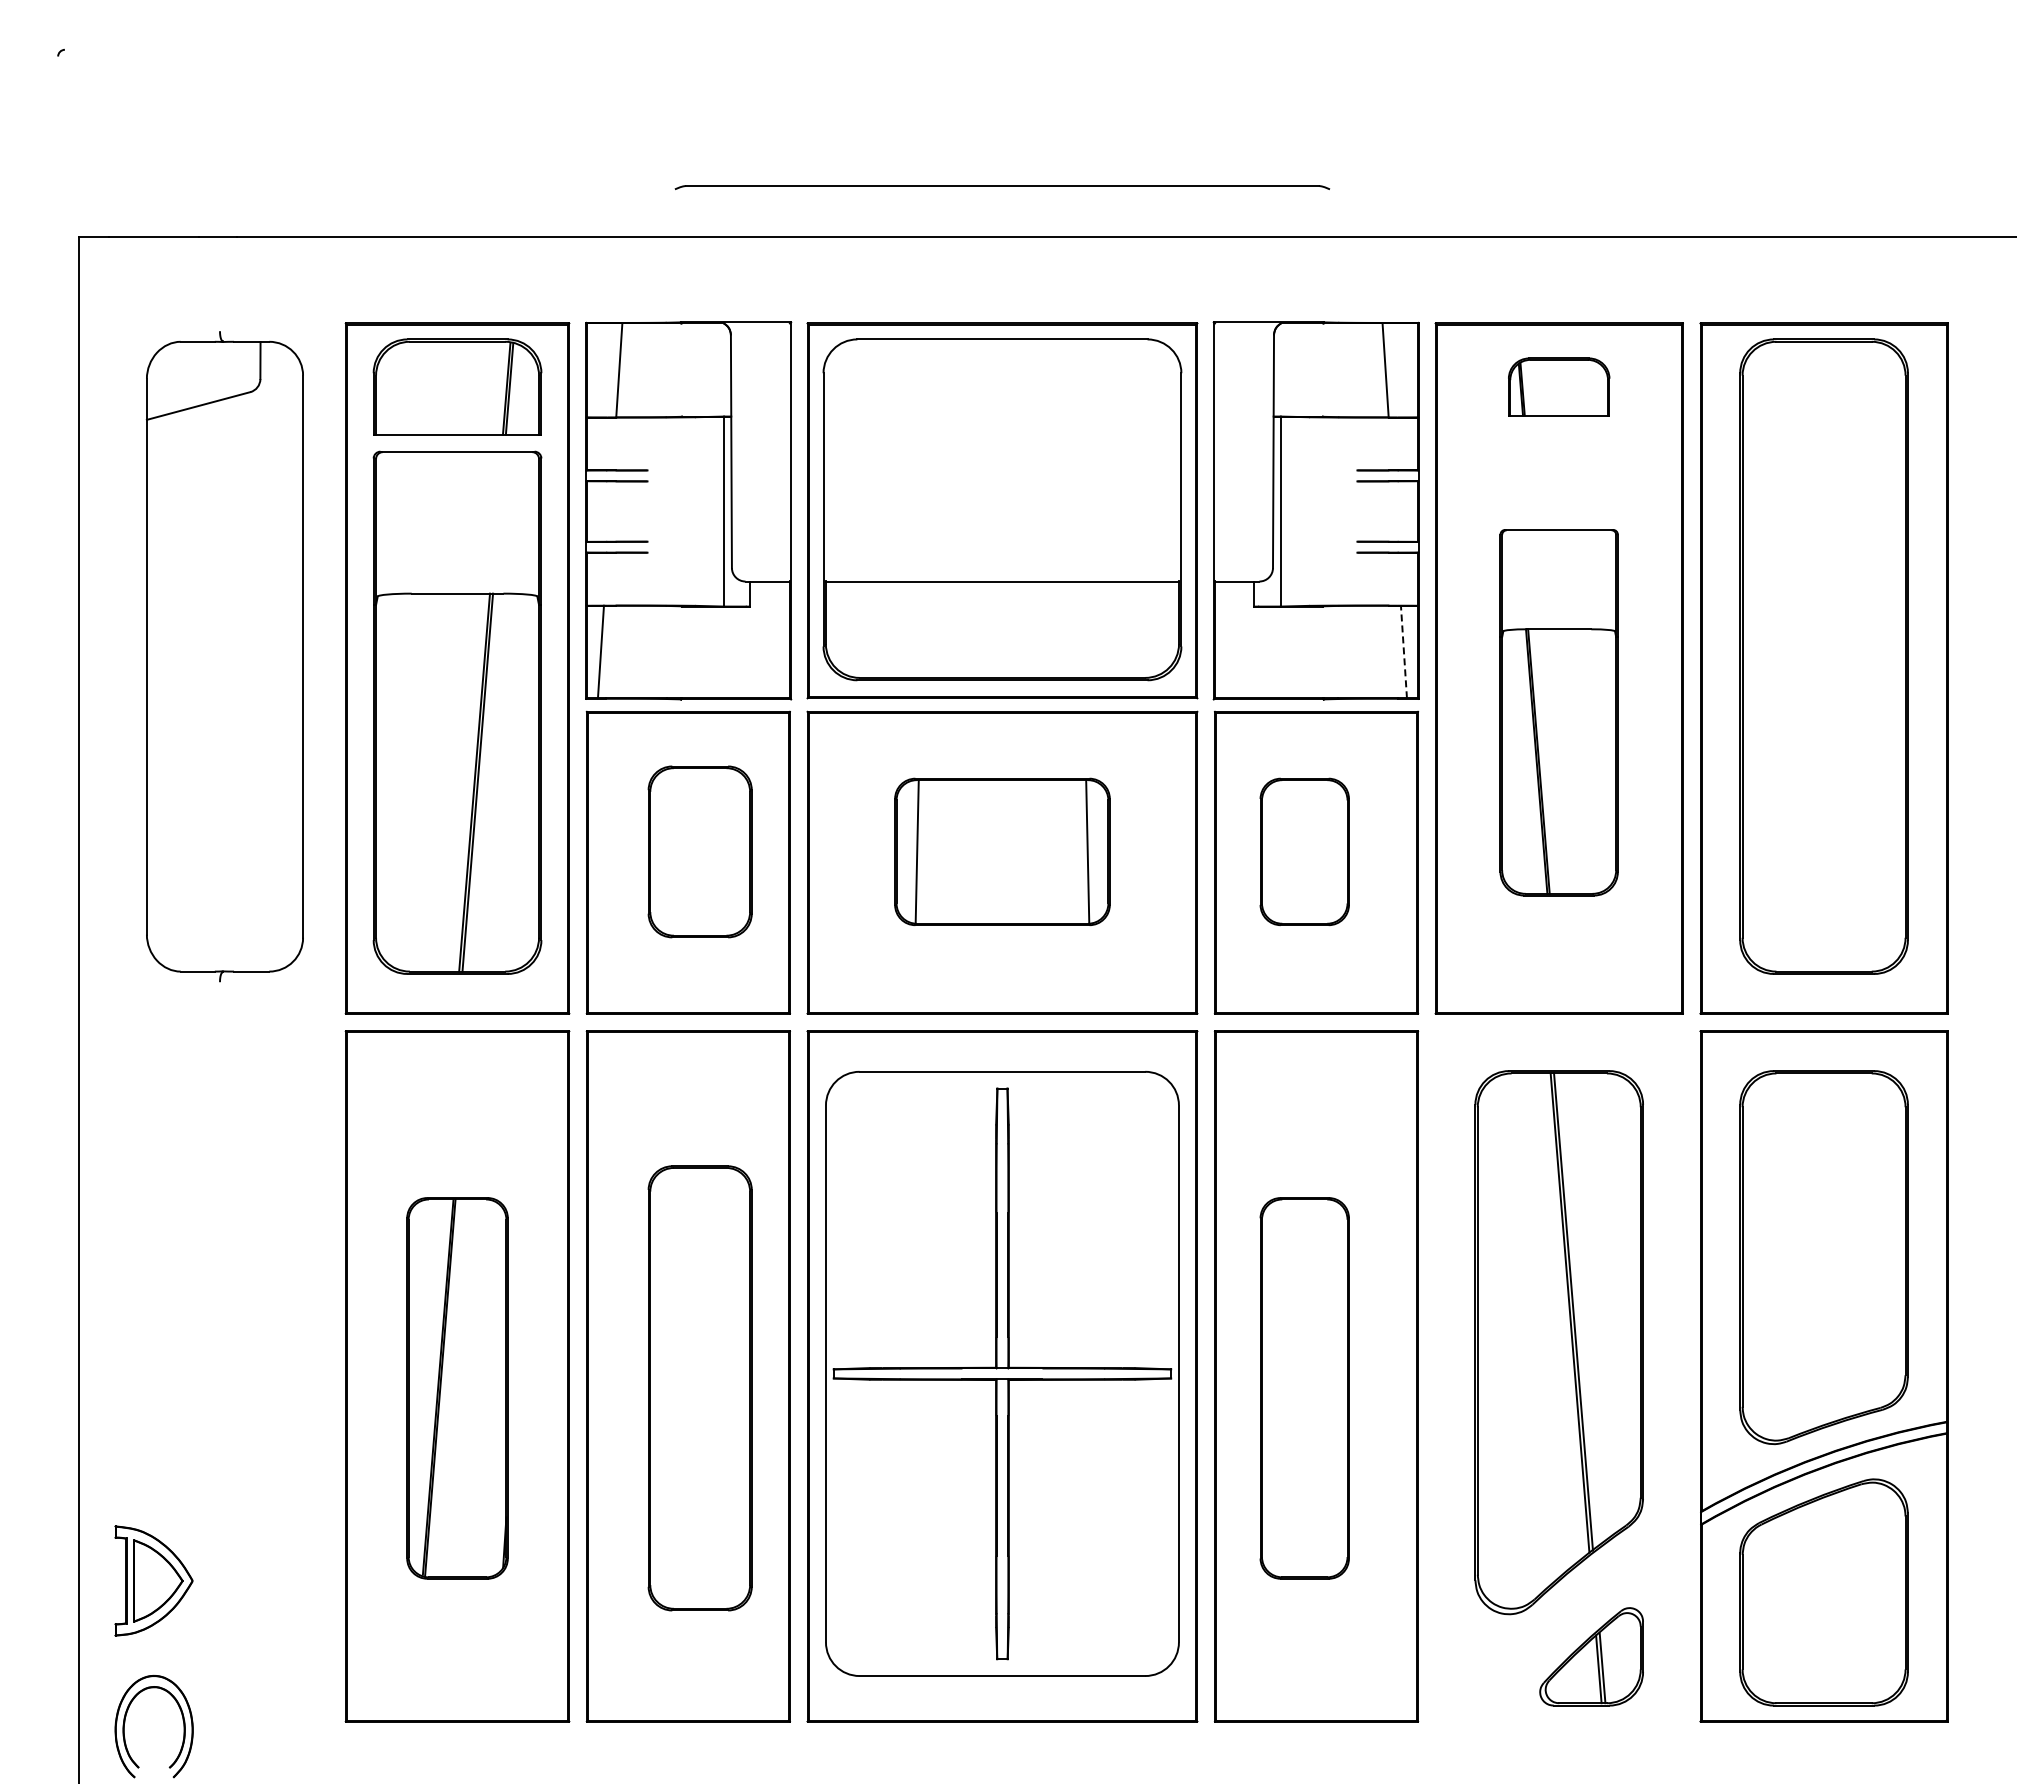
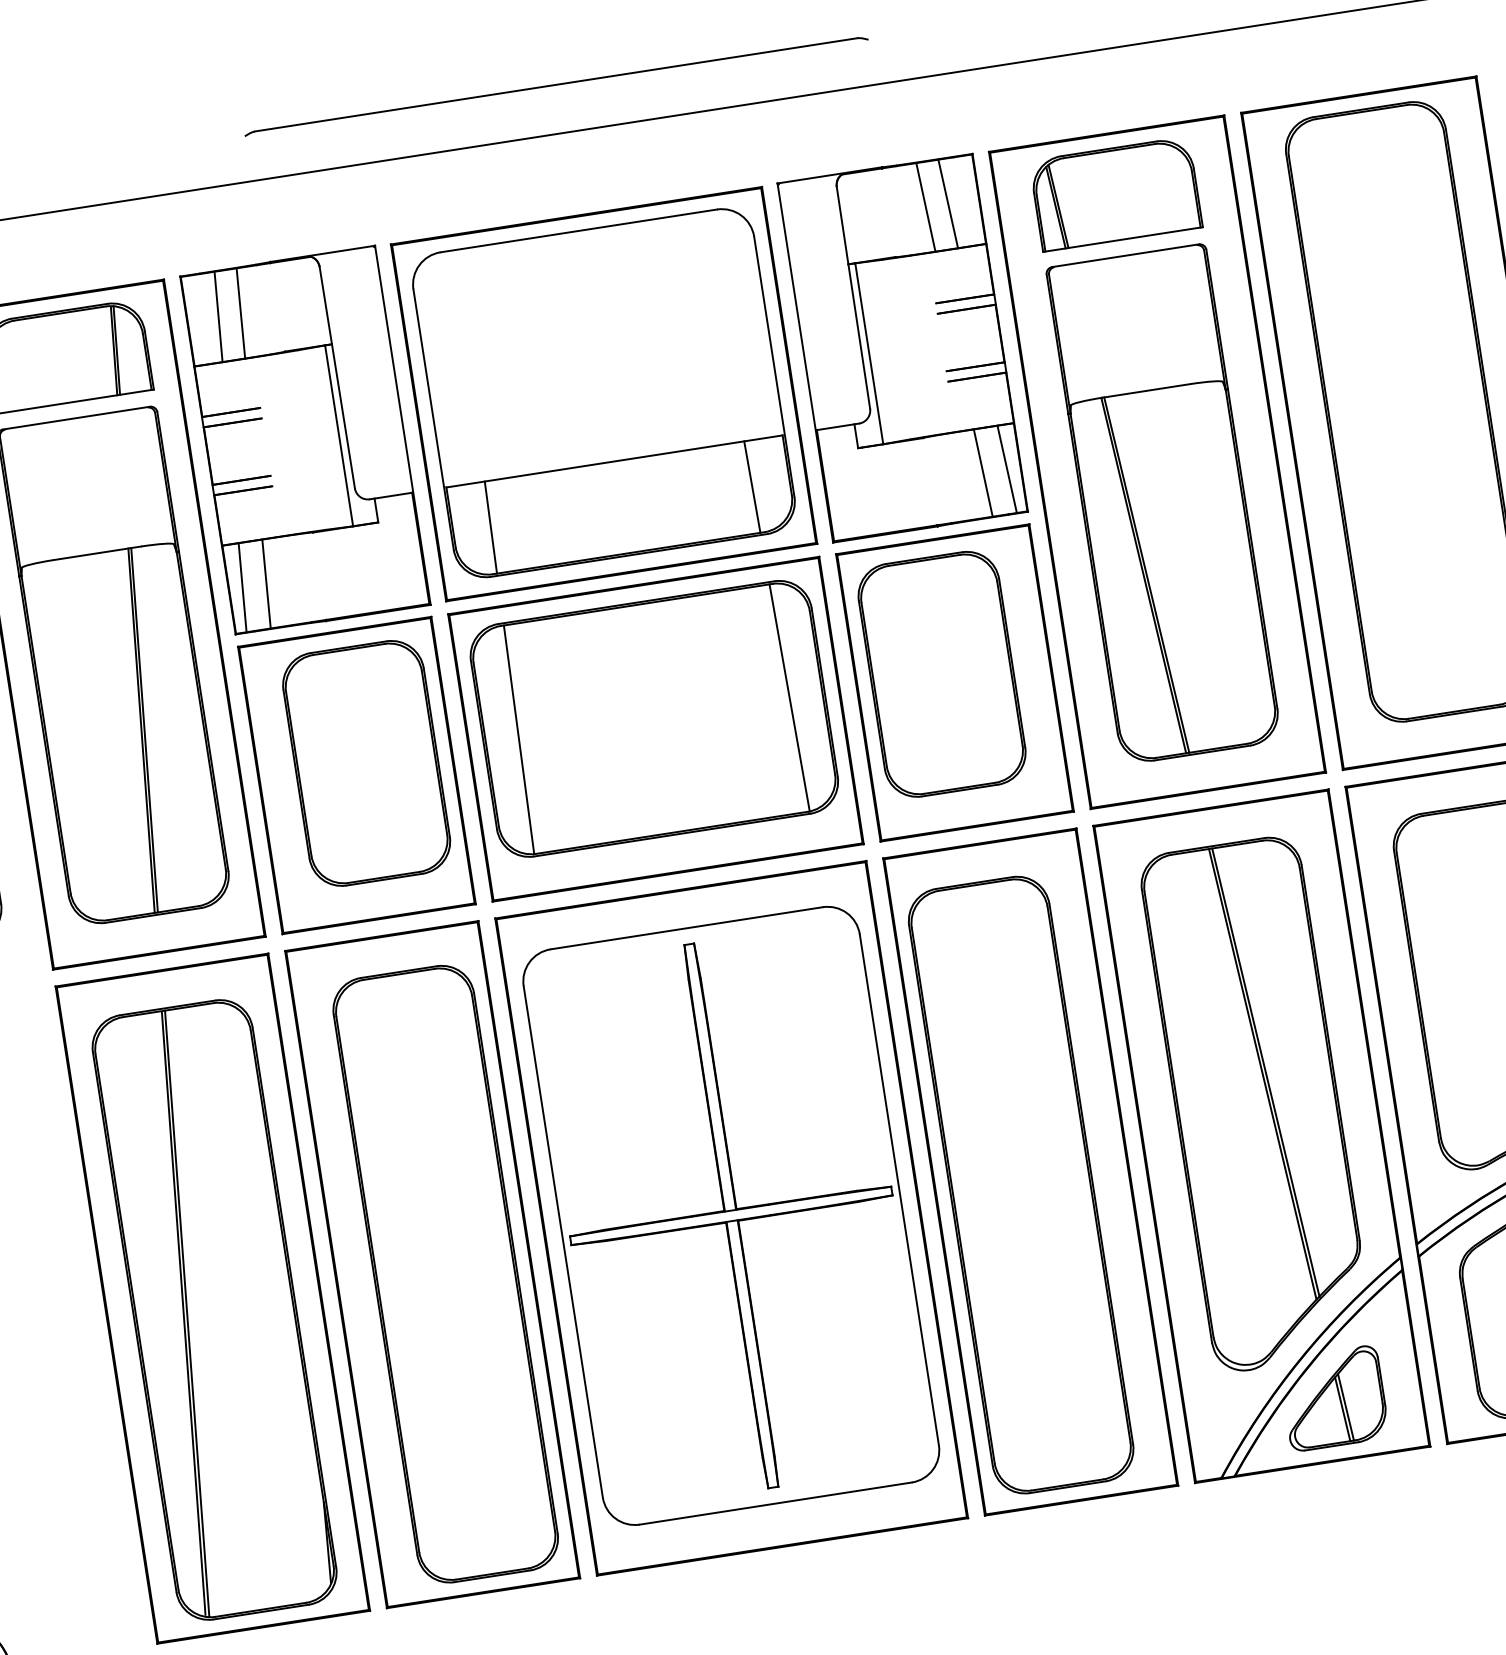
line: (642, 370) -> (240, 313), added
line: (1361, 370) -> (925, 207), added
part: (1558, 386) -> (1115, 193), size x1.67
line: (865, 629) -> (491, 527), added
line: (1139, 629) -> (752, 486), added
line: (625, 651) -> (265, 583), added
line: (1378, 651) -> (982, 472), added
line: (1403, 651) -> (1006, 468), dashed -> solid
part: (1558, 712) -> (1163, 504), size x1.43
part: (699, 851) -> (365, 763), size x1.43
part: (1002, 851) -> (654, 718), size x1.67
part: (1304, 851) -> (941, 673), size x1.67
part: (1558, 1376) -> (1261, 1136), added
part: (457, 1388) -> (214, 1310), size x1.67
part: (699, 1388) -> (444, 1274), size x1.43
part: (1304, 1388) -> (1021, 1185), size x1.67

